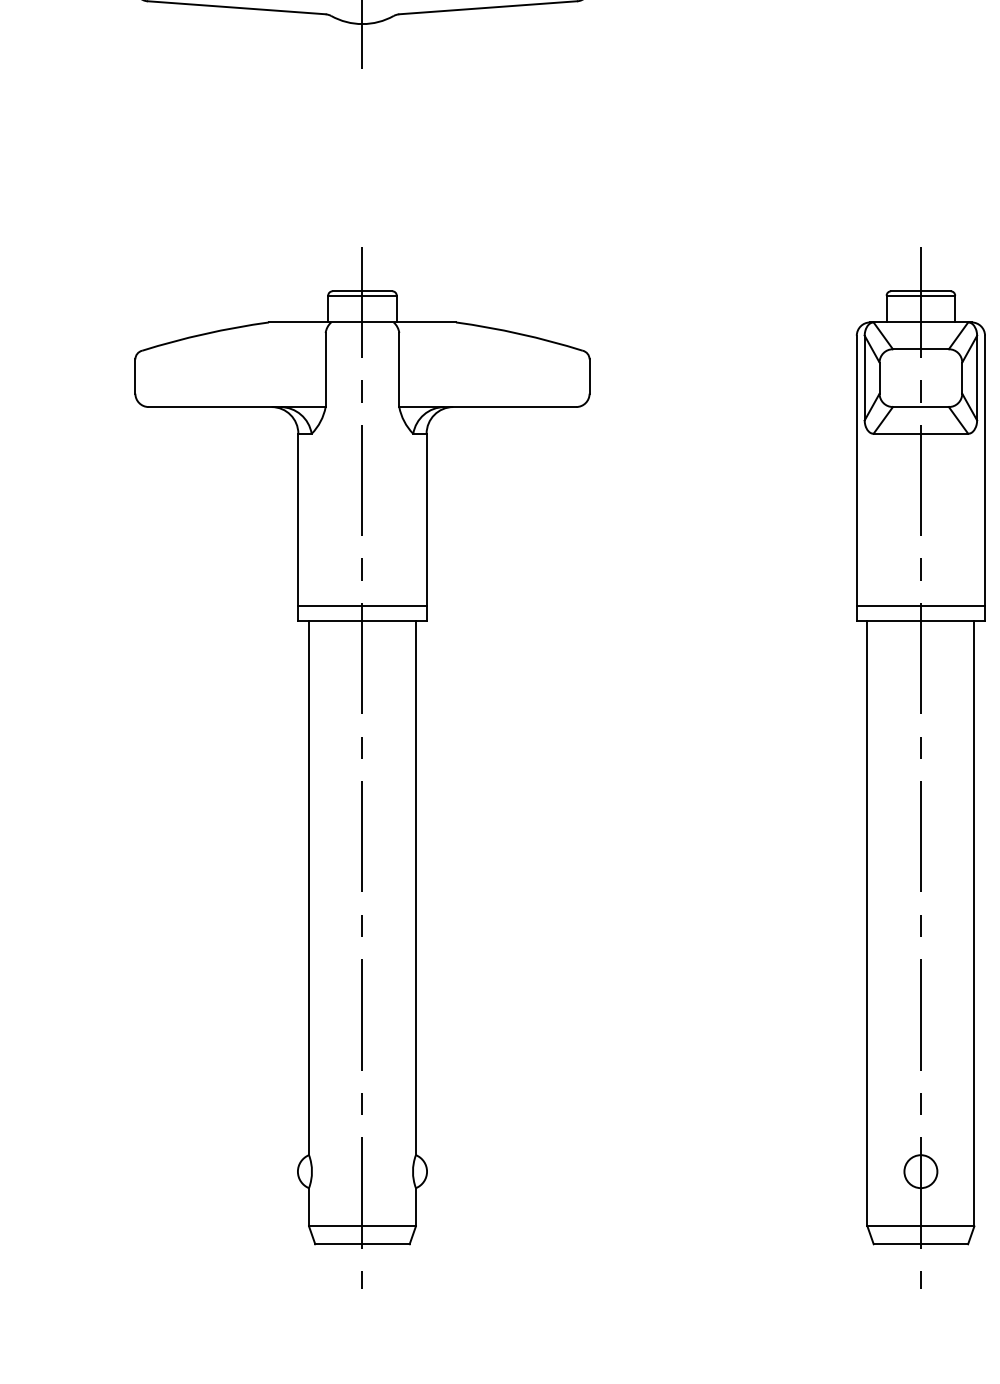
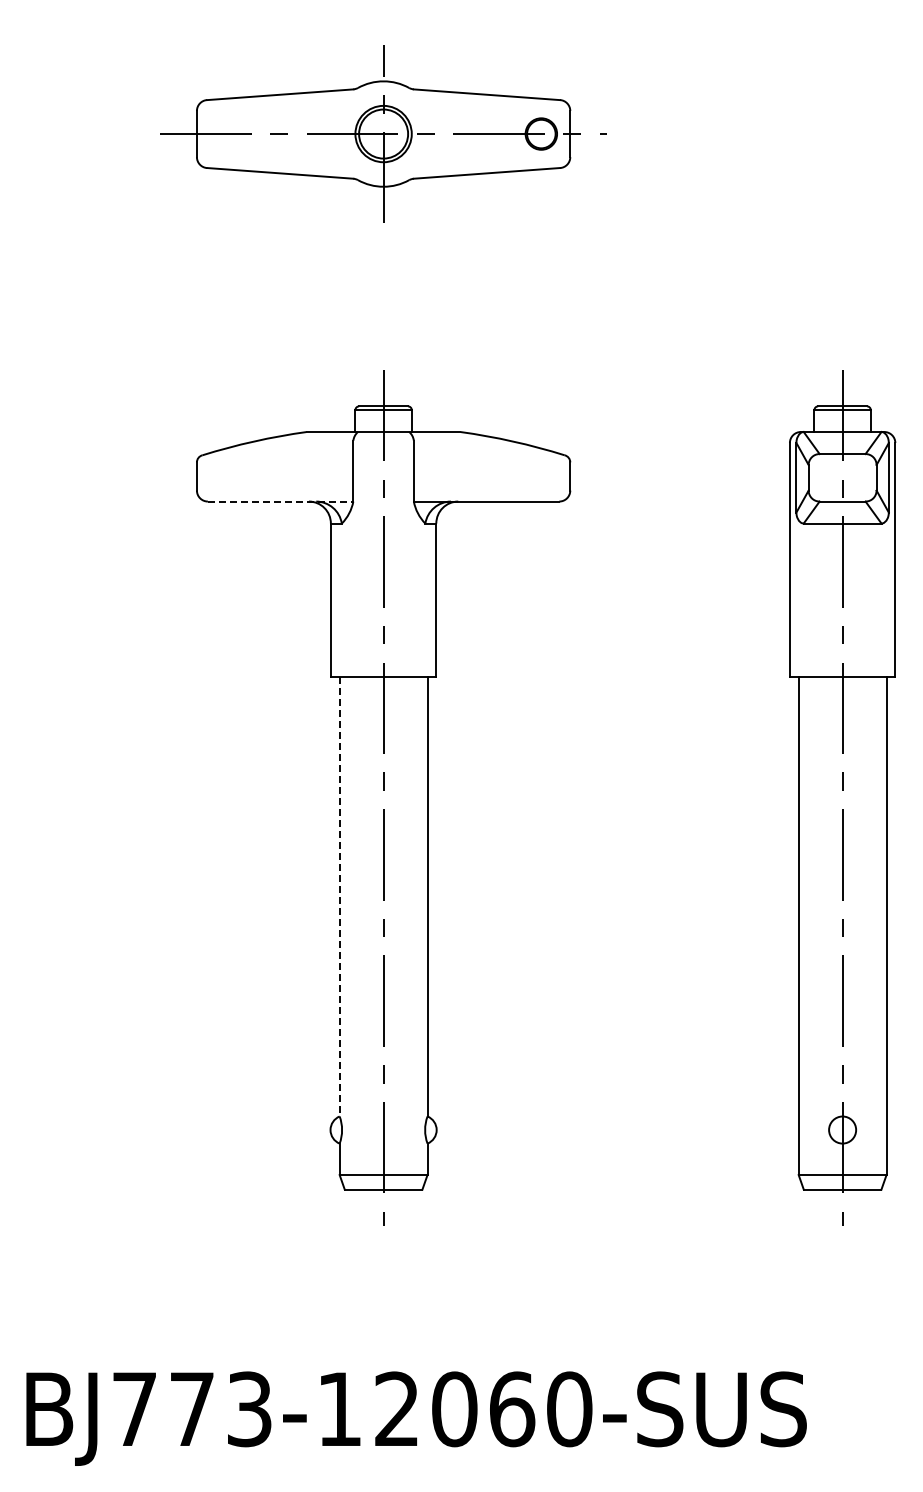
line: (237, 406) -> (280, 501), solid -> dashed
line: (362, 606) -> (383, 665), removed
line: (920, 606) -> (842, 665), removed
line: (308, 887) -> (339, 896), solid -> dashed

